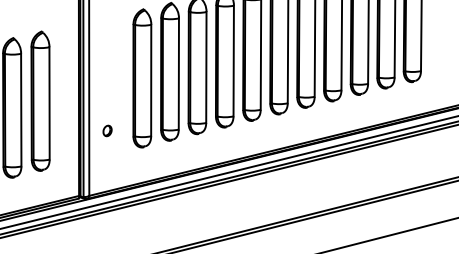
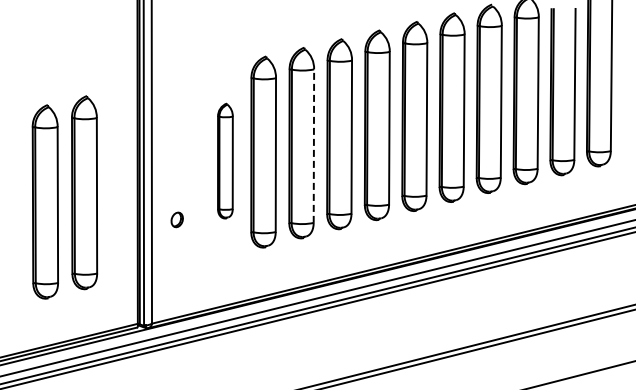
line: (206, 67) -> (313, 146), solid -> dashed
part: (142, 77) -> (225, 160), size x0.6
part: (107, 130) -> (176, 219), moved

